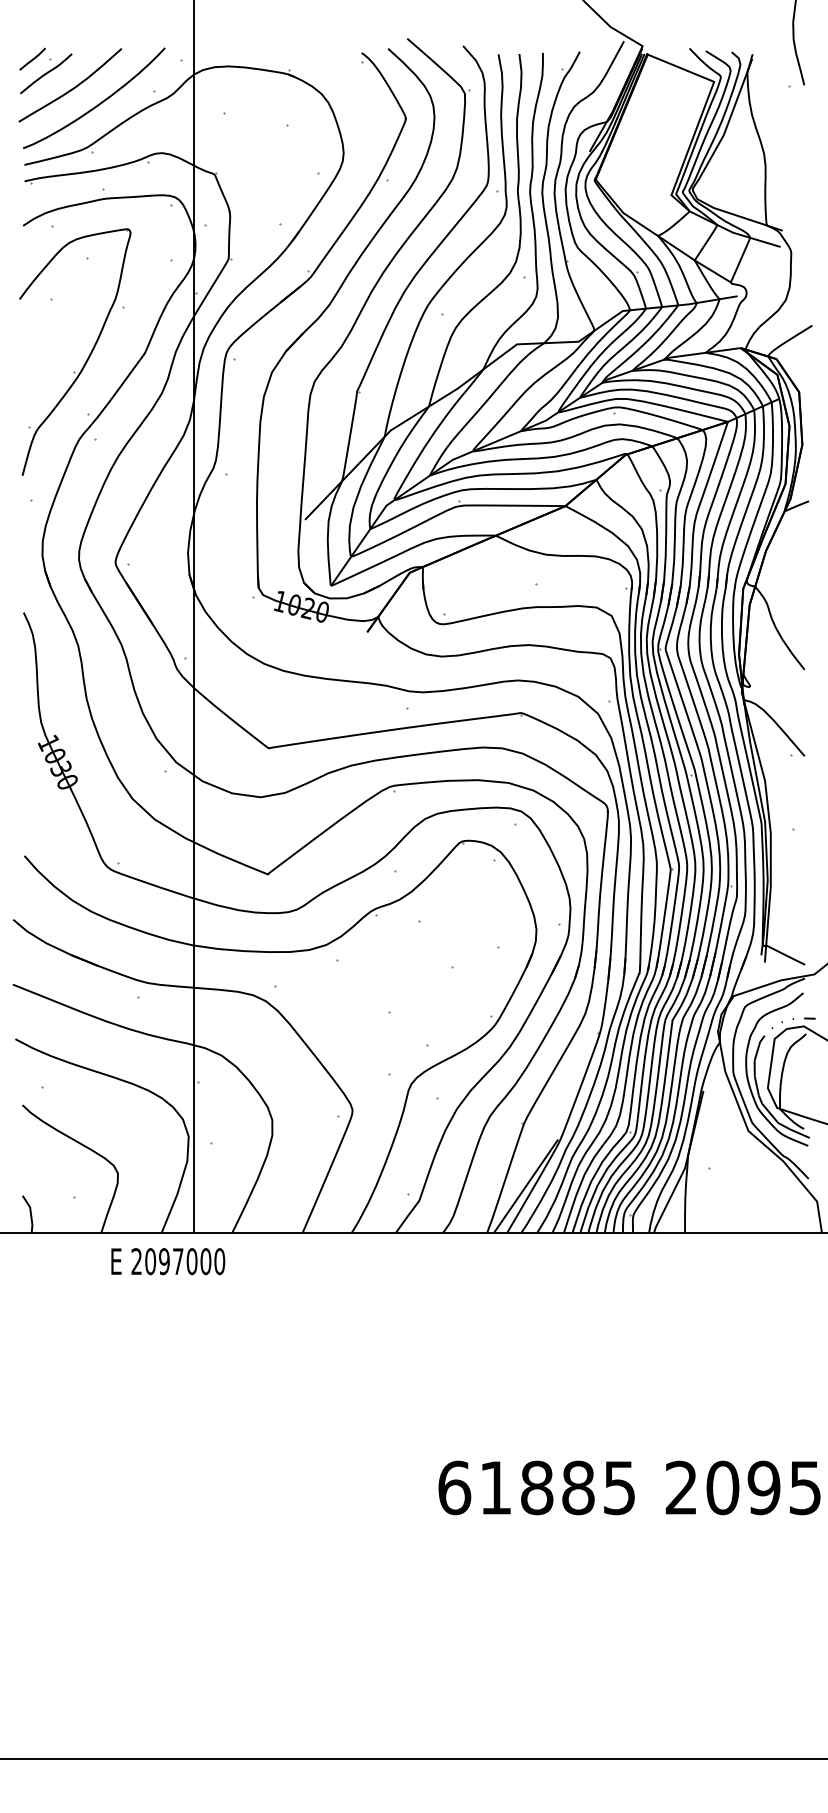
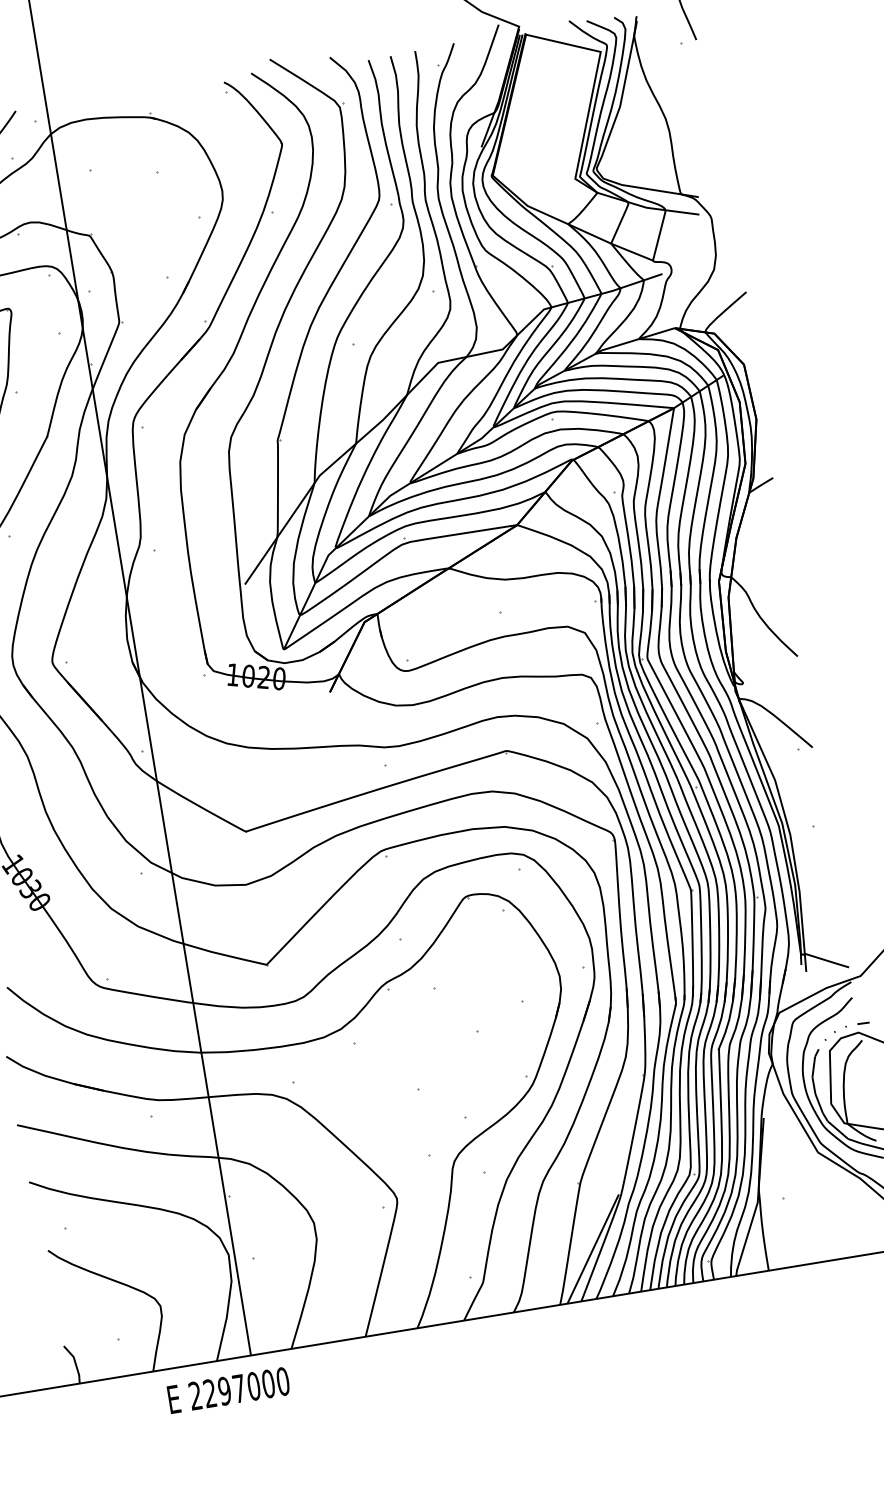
text: (150, 1261) -> (210, 1393), 2097000 -> 2297000

